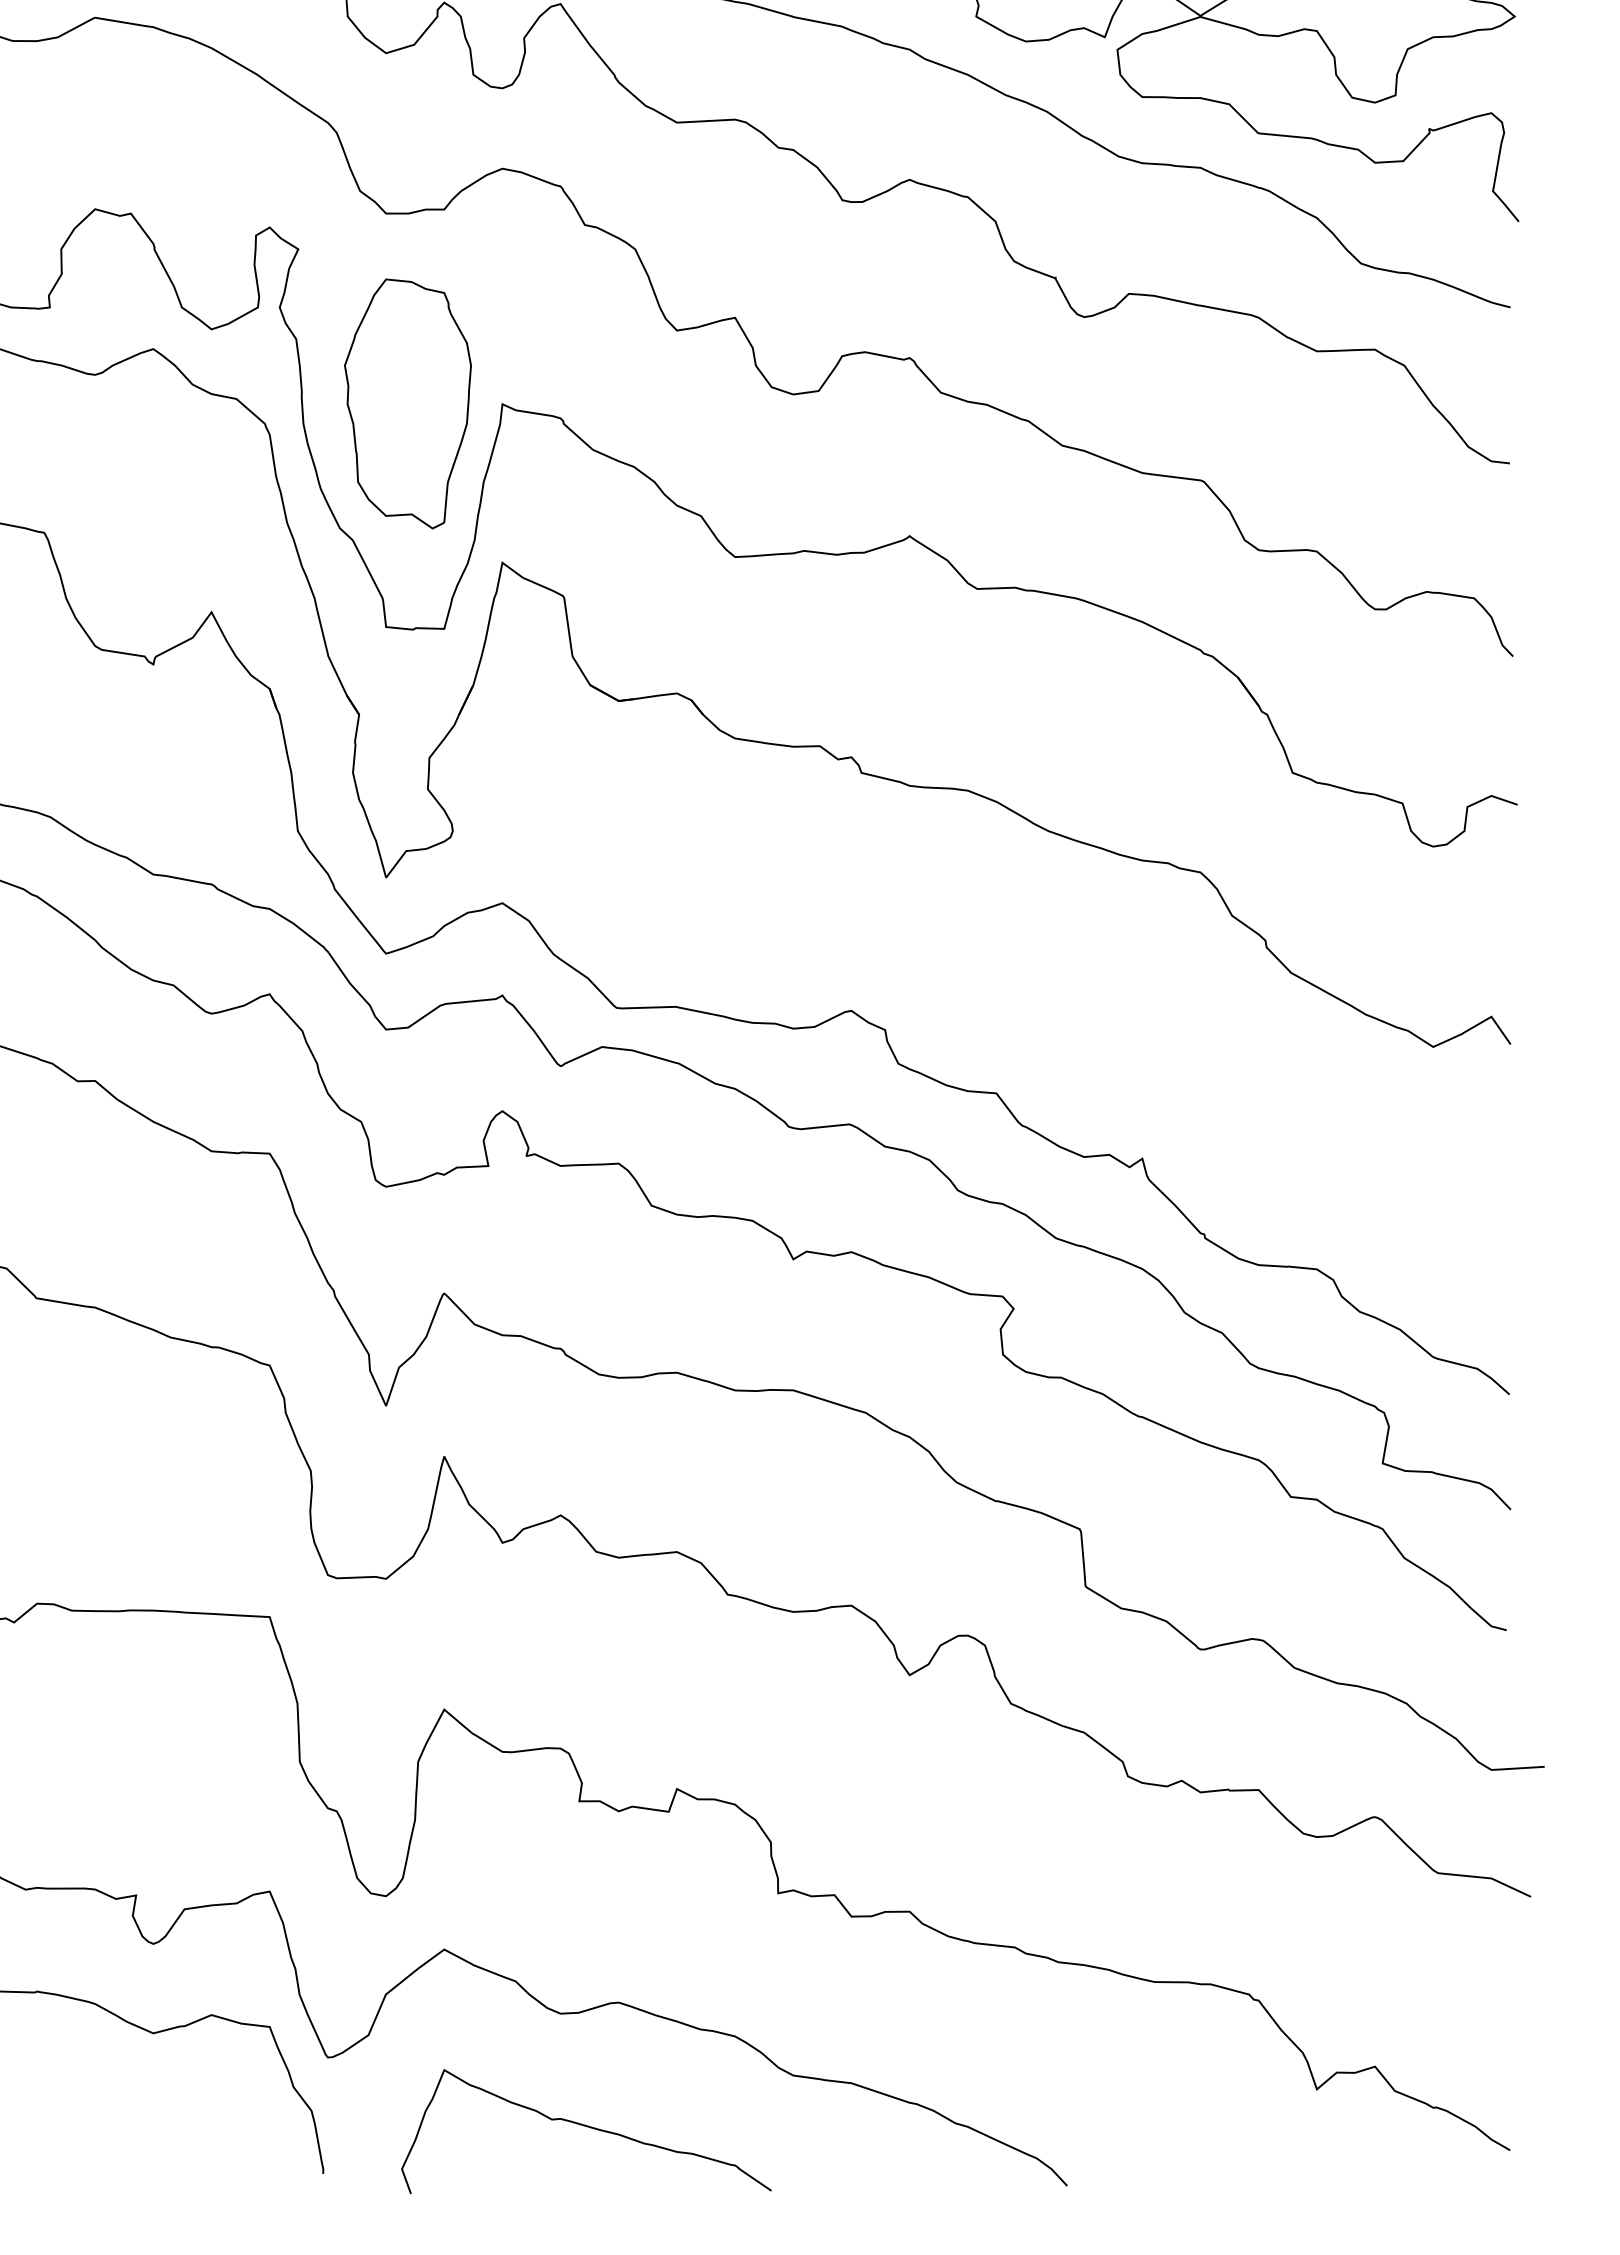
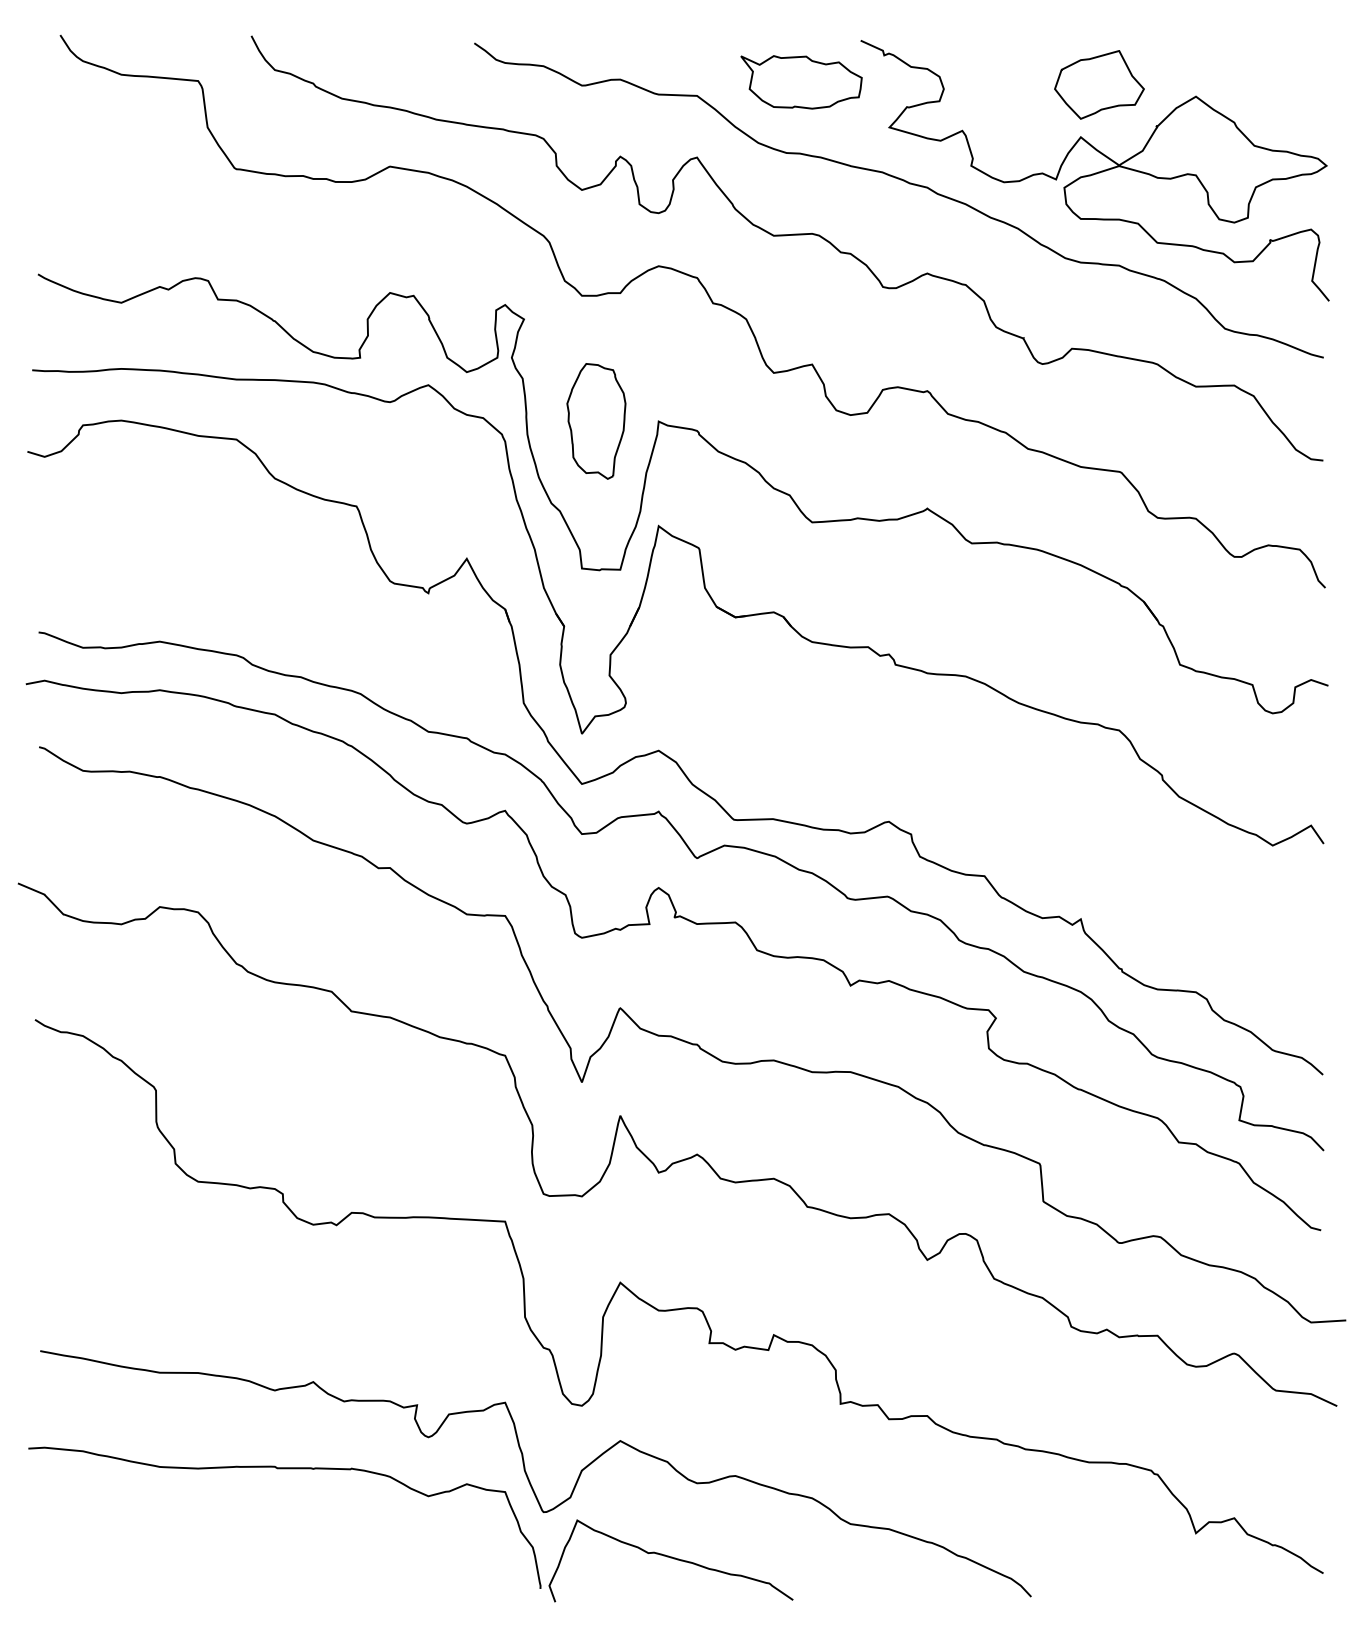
part: (408, 404) -> (596, 421), size x0.7
curve: (585, 2127) -> (670, 1558), moved

